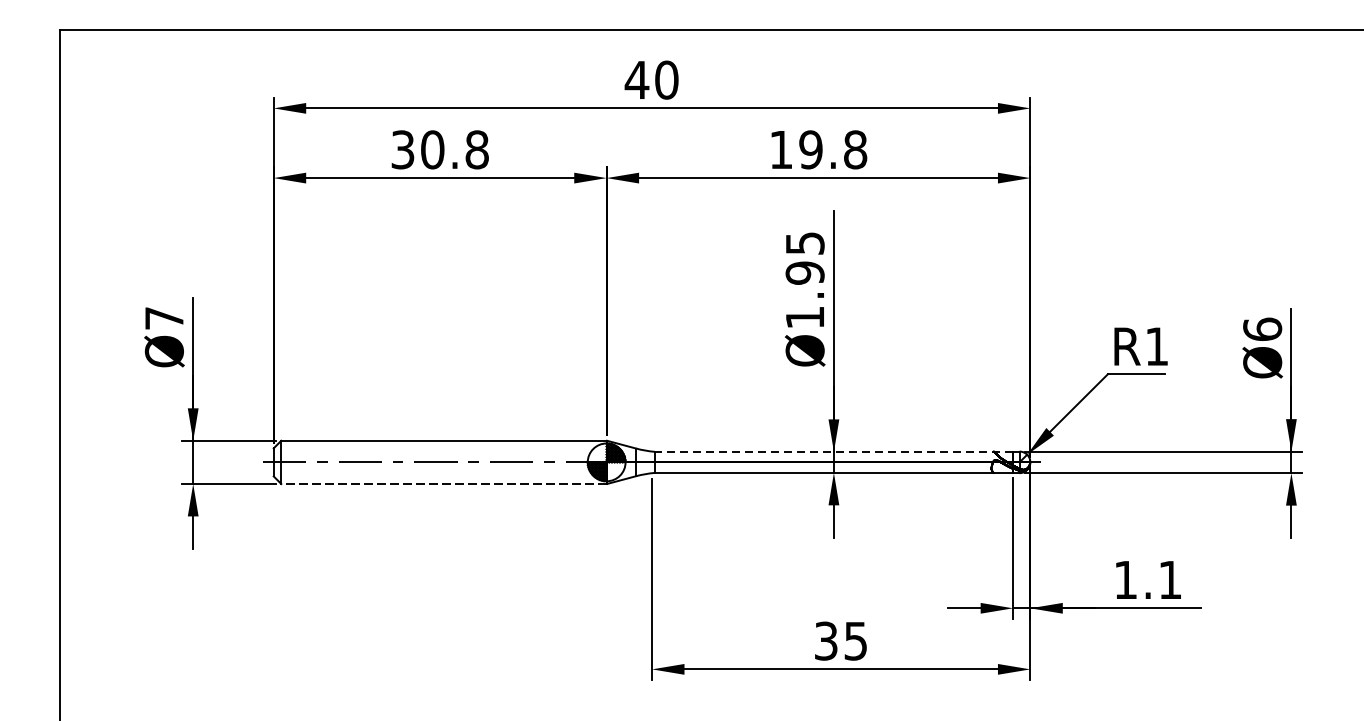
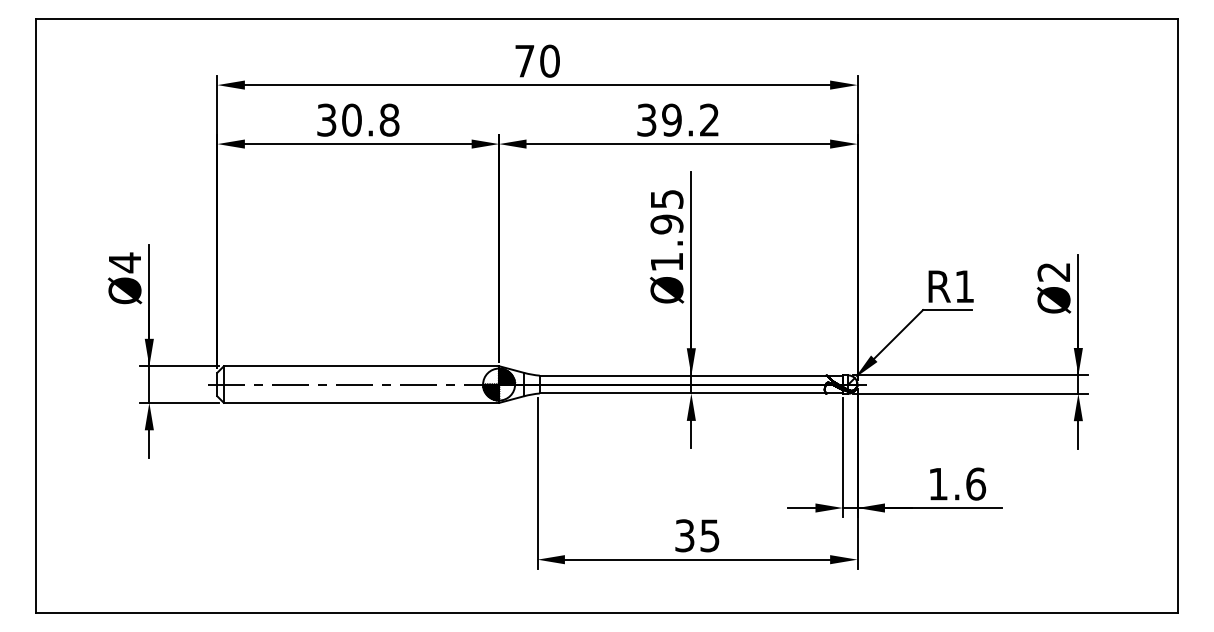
text: (636, 80) -> (524, 61), 40 -> 70
text: (818, 149) -> (678, 119), 19.8 -> 39.2
text: (163, 318) -> (124, 262), Ø7 -> Ø4
text: (1262, 328) -> (1053, 271), Ø6 -> Ø2
line: (834, 451) -> (691, 375), dashed -> solid
line: (444, 483) -> (361, 402), dashed -> solid
text: (1170, 579) -> (976, 483), 1.1 -> 1.6

